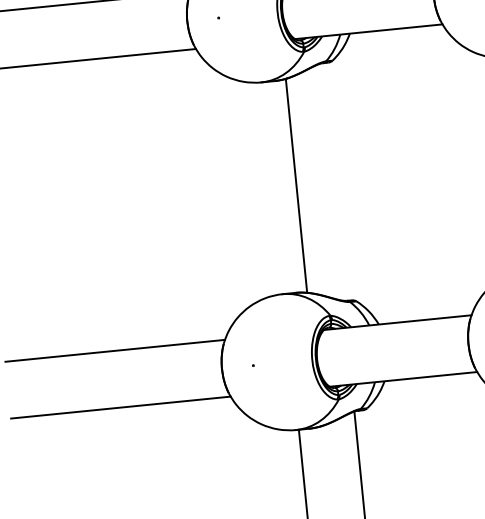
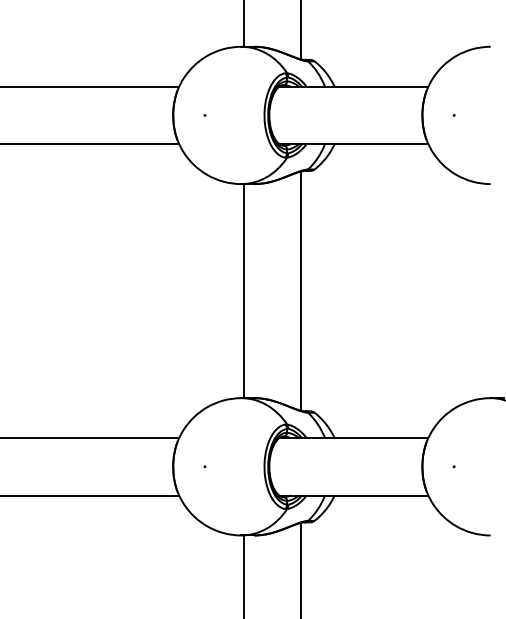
line: (331, 181) -> (301, 290), added
line: (296, 186) -> (244, 291), moved

